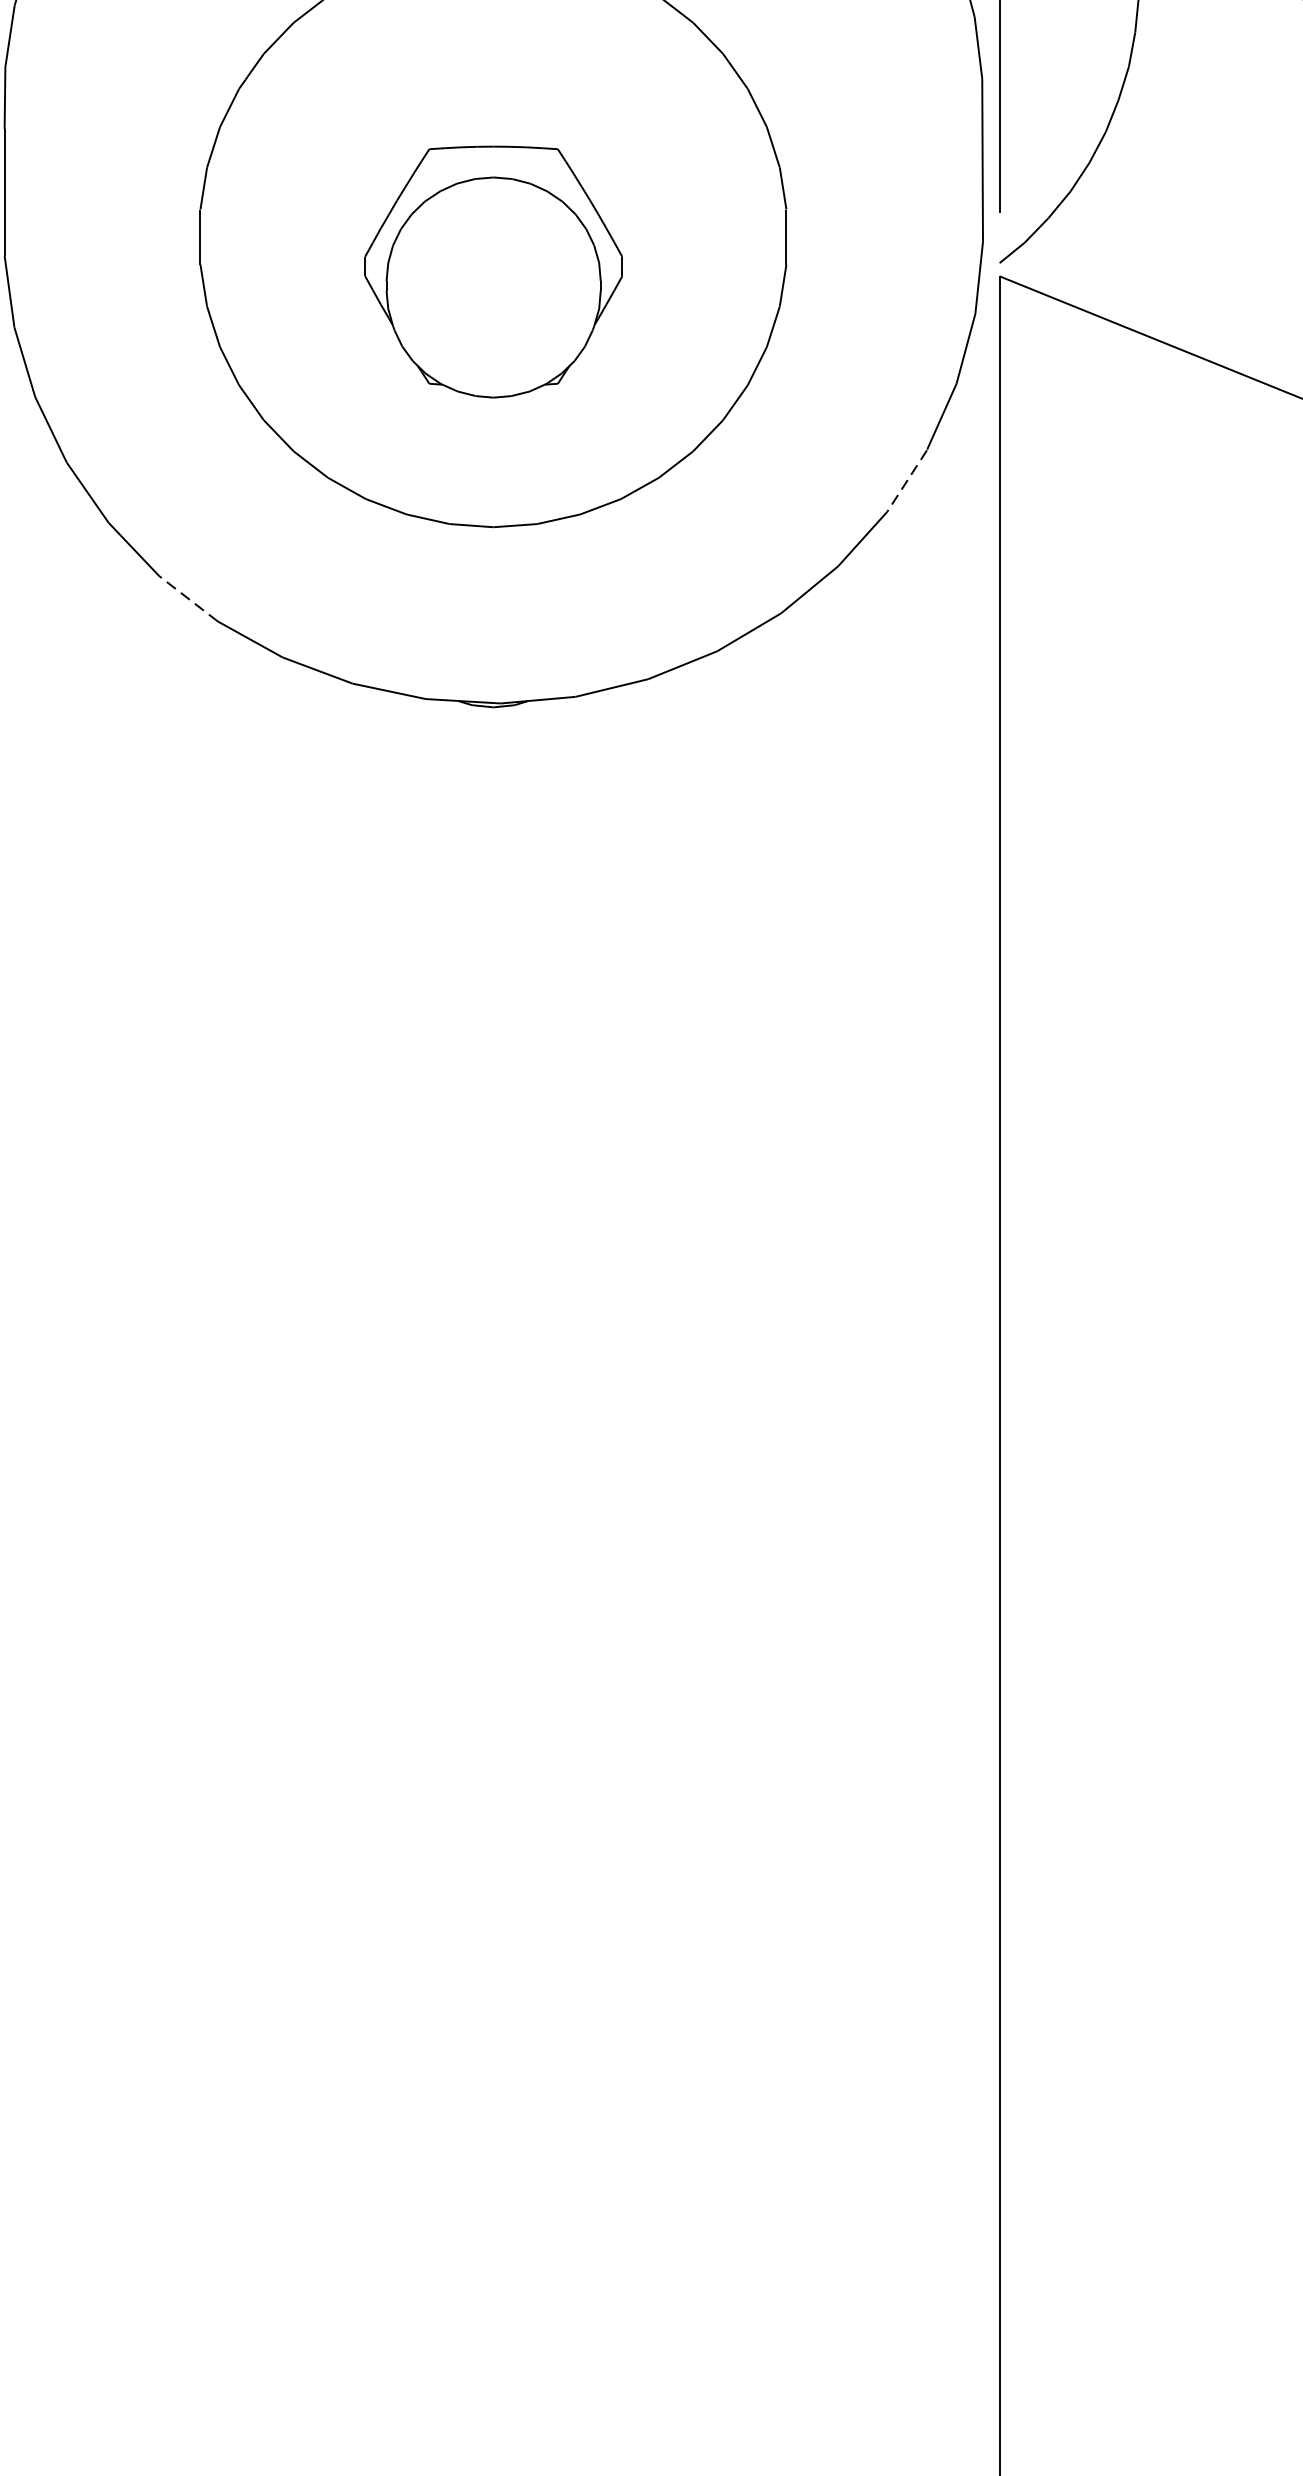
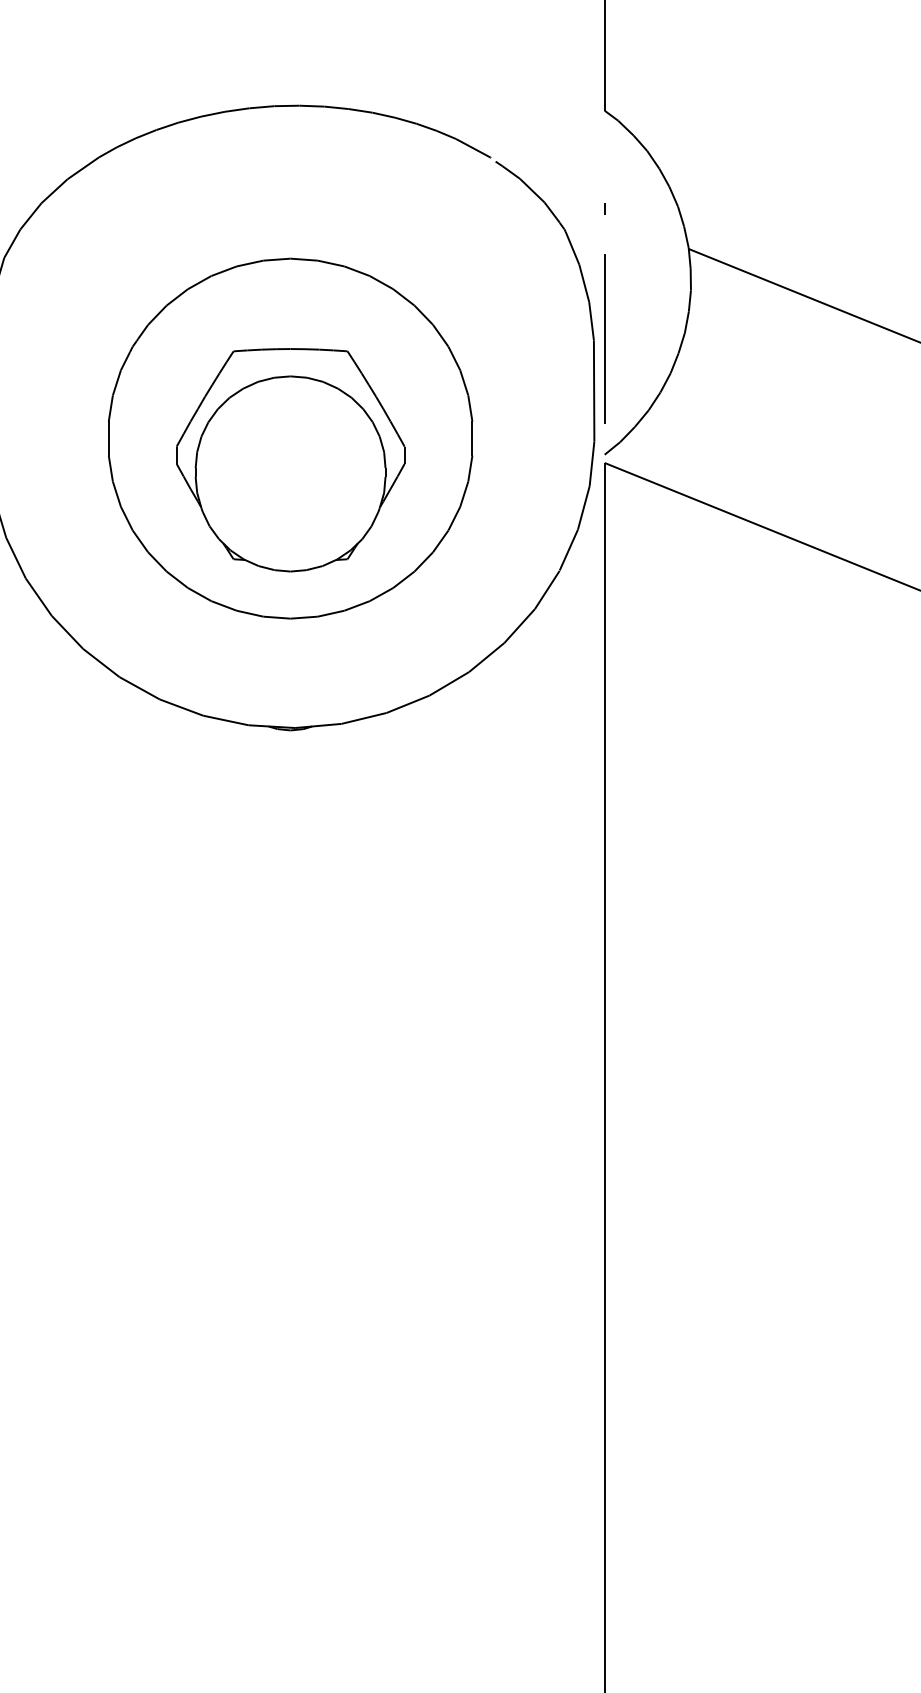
part: (493, 272) -> (290, 460), size x1.43
line: (907, 481) -> (547, 590), dashed -> solid
line: (188, 599) -> (101, 663), dashed -> solid

